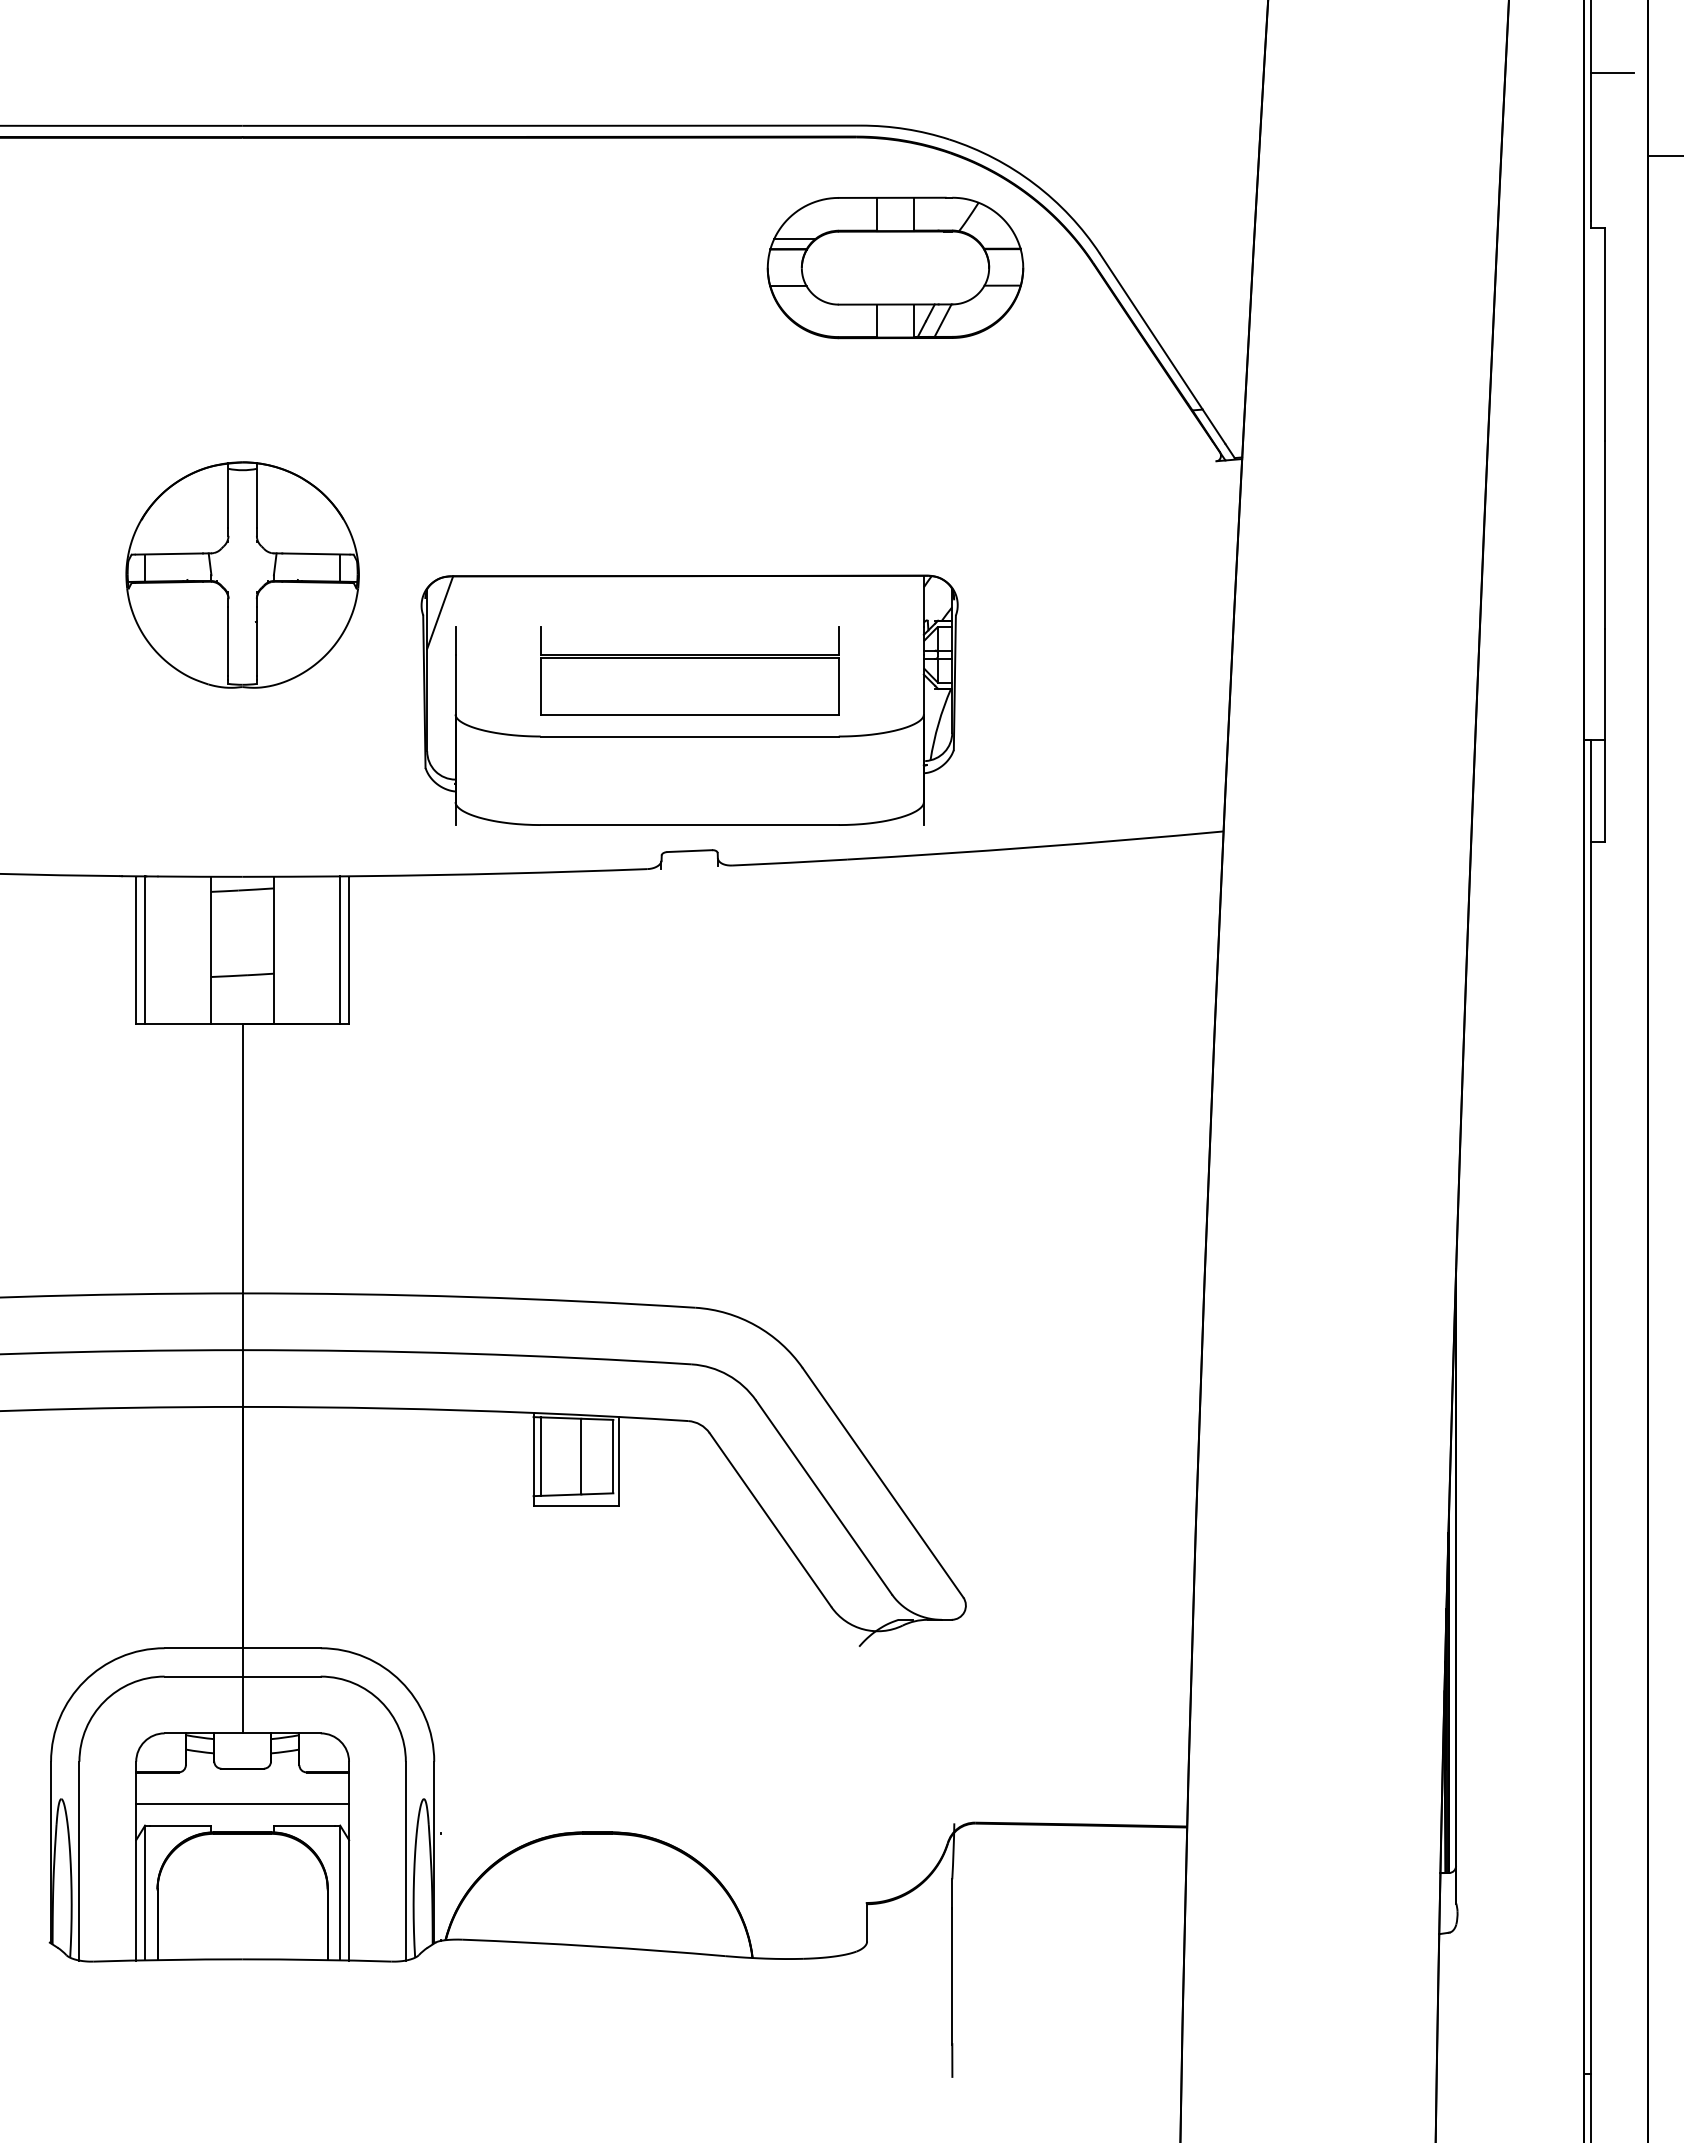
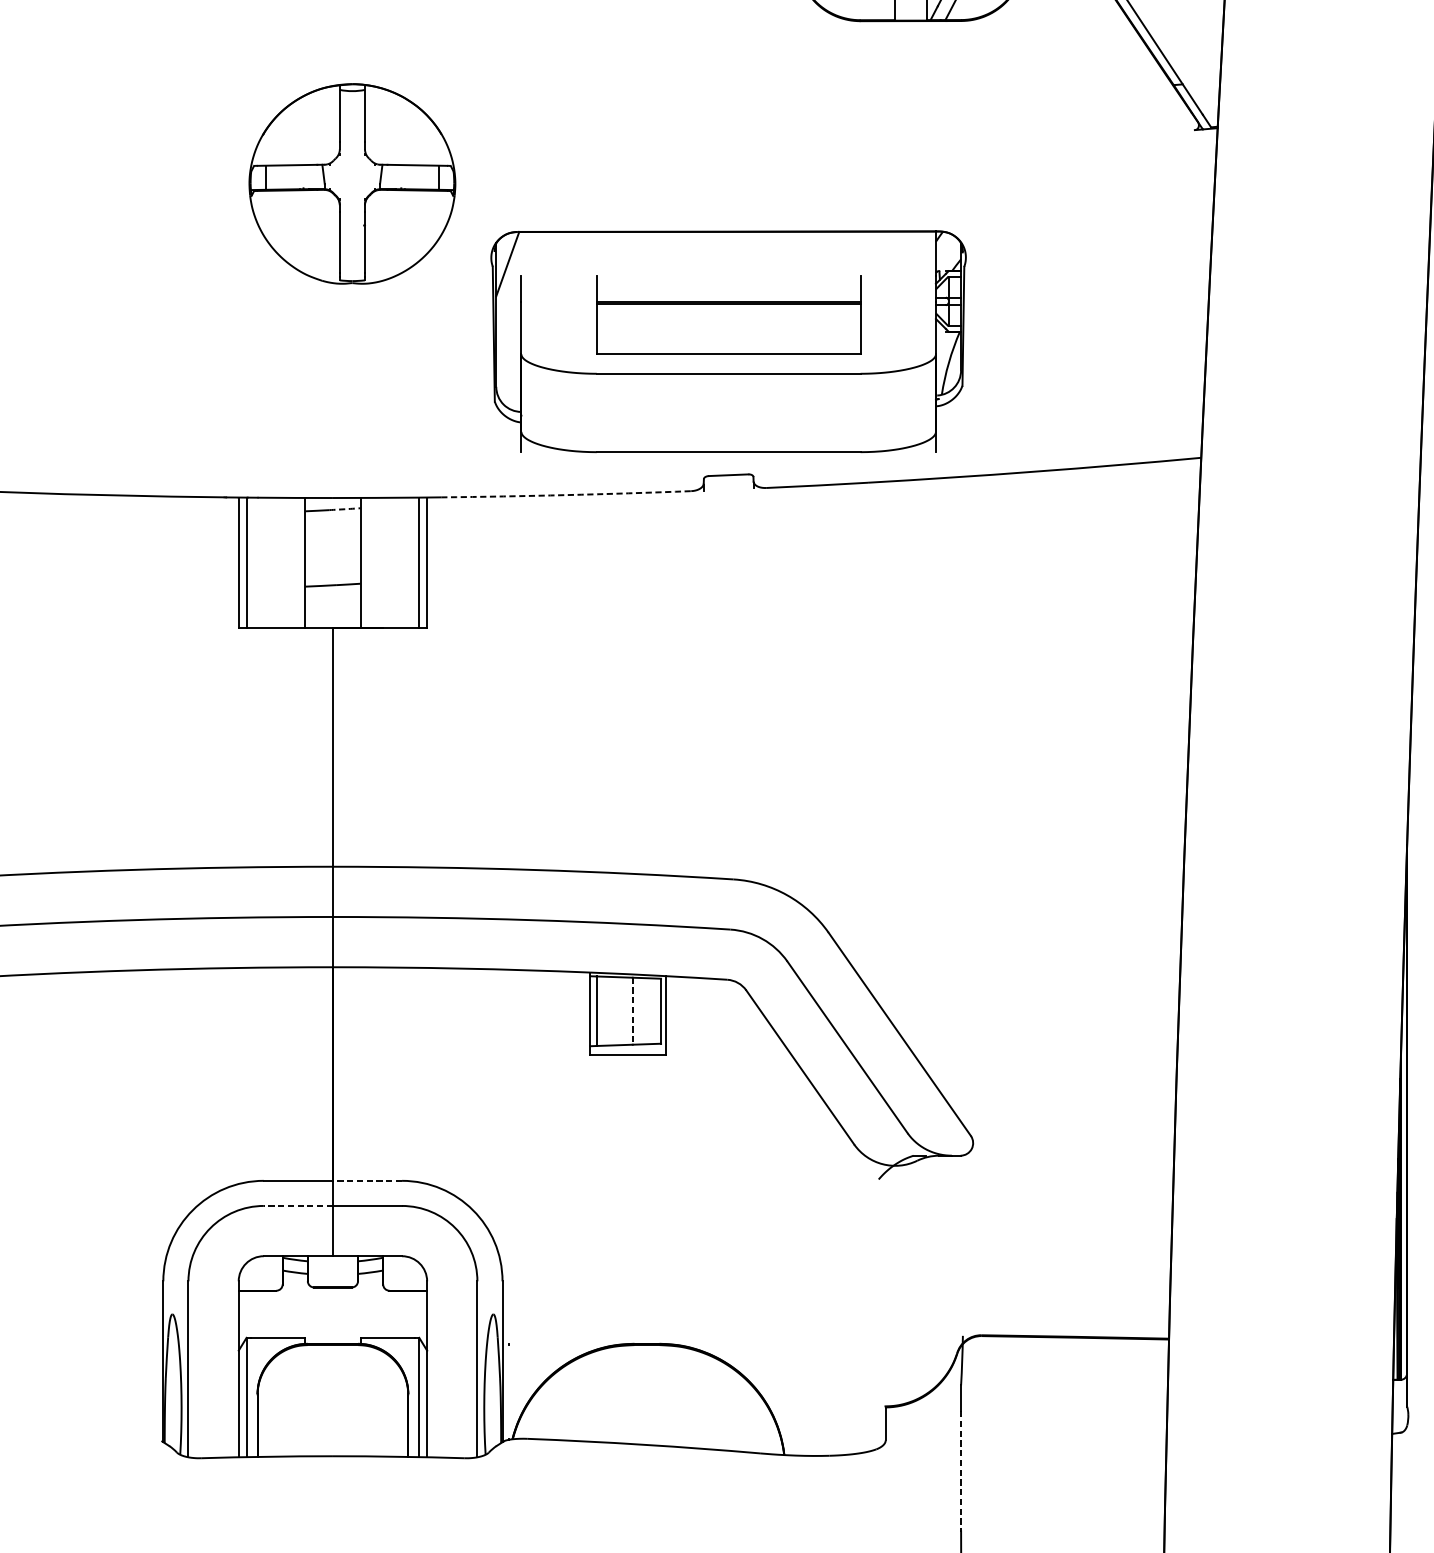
part: (242, 574) -> (352, 183), moved
arc: (506, 873) -> (566, 495), solid -> dashed
arc: (256, 889) -> (345, 509), solid -> dashed
line: (581, 1456) -> (632, 1011), solid -> dashed
line: (281, 1648) -> (367, 1181), solid -> dashed
line: (203, 1676) -> (298, 1205), solid -> dashed
line: (242, 1804) -> (332, 1319), removed
line: (952, 1977) -> (961, 1472), solid -> dashed

